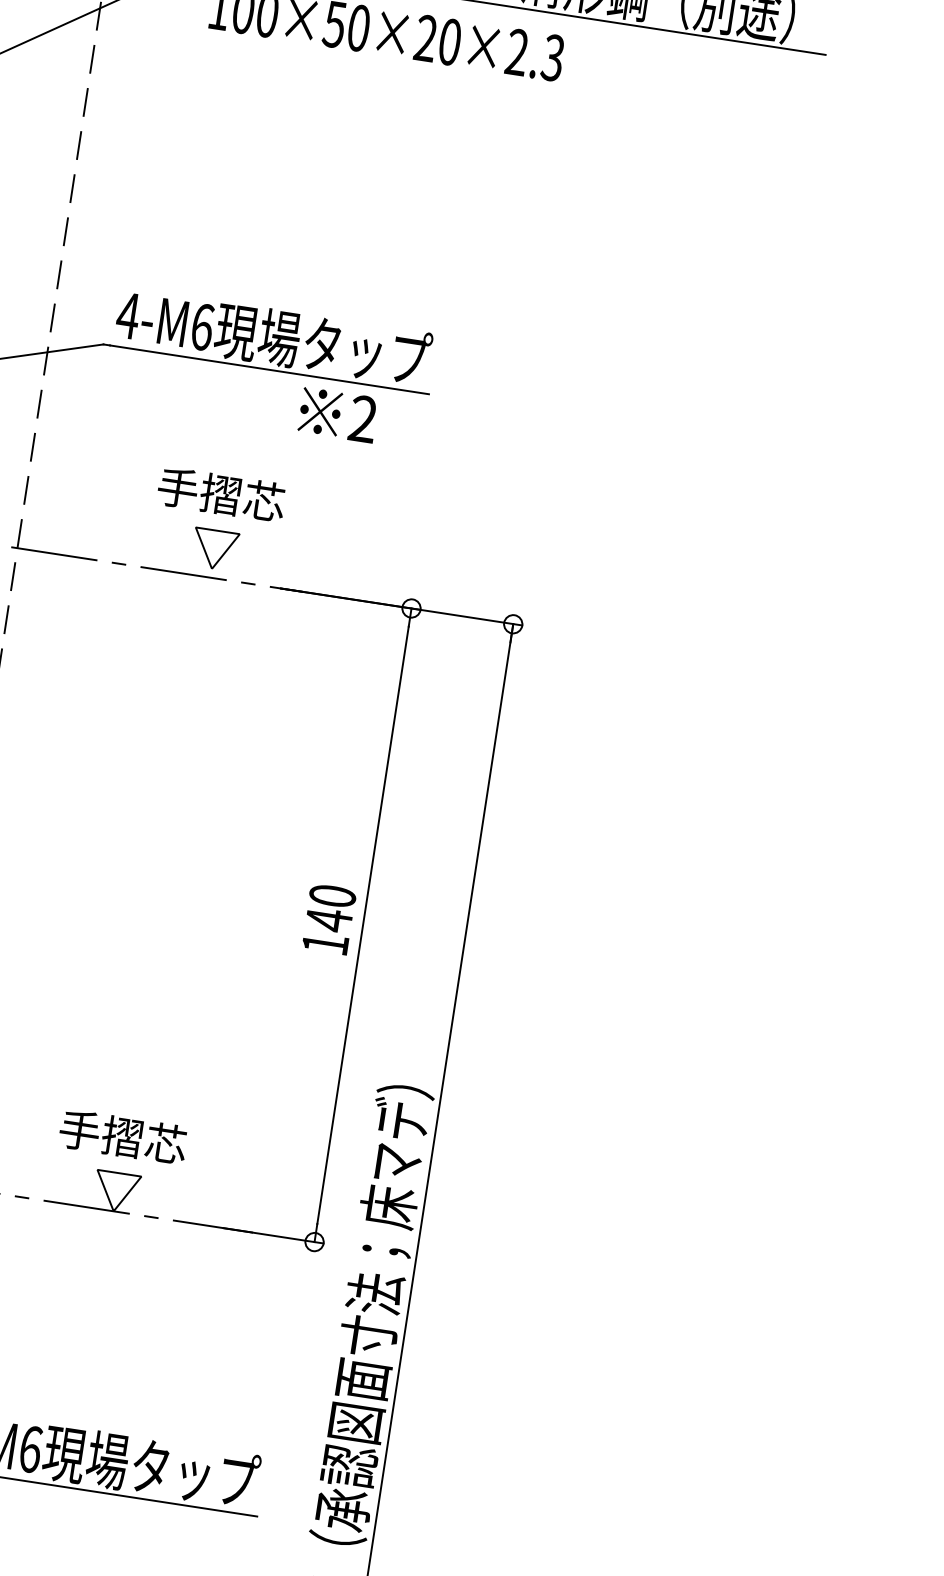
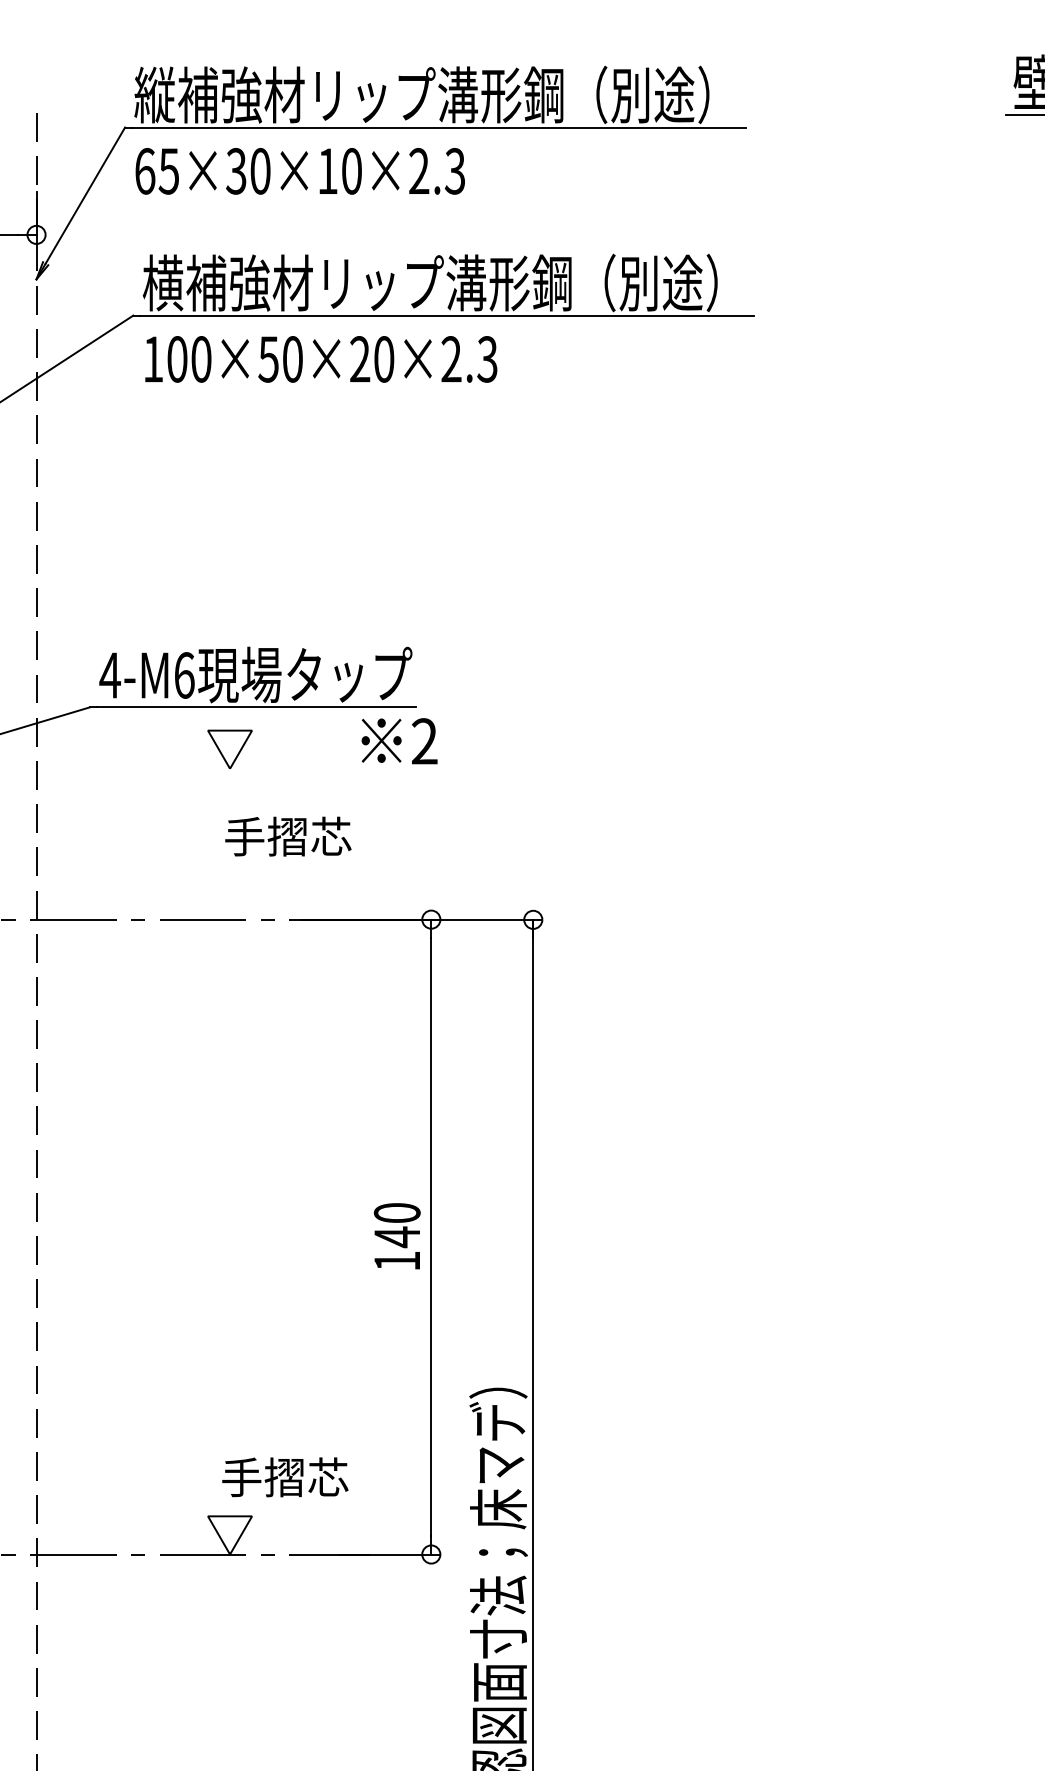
text: (338, 415) -> (399, 741), moved
text: (221, 494) -> (288, 836), moved
part: (214, 548) -> (229, 748), moved
text: (123, 1137) -> (285, 1477), moved

